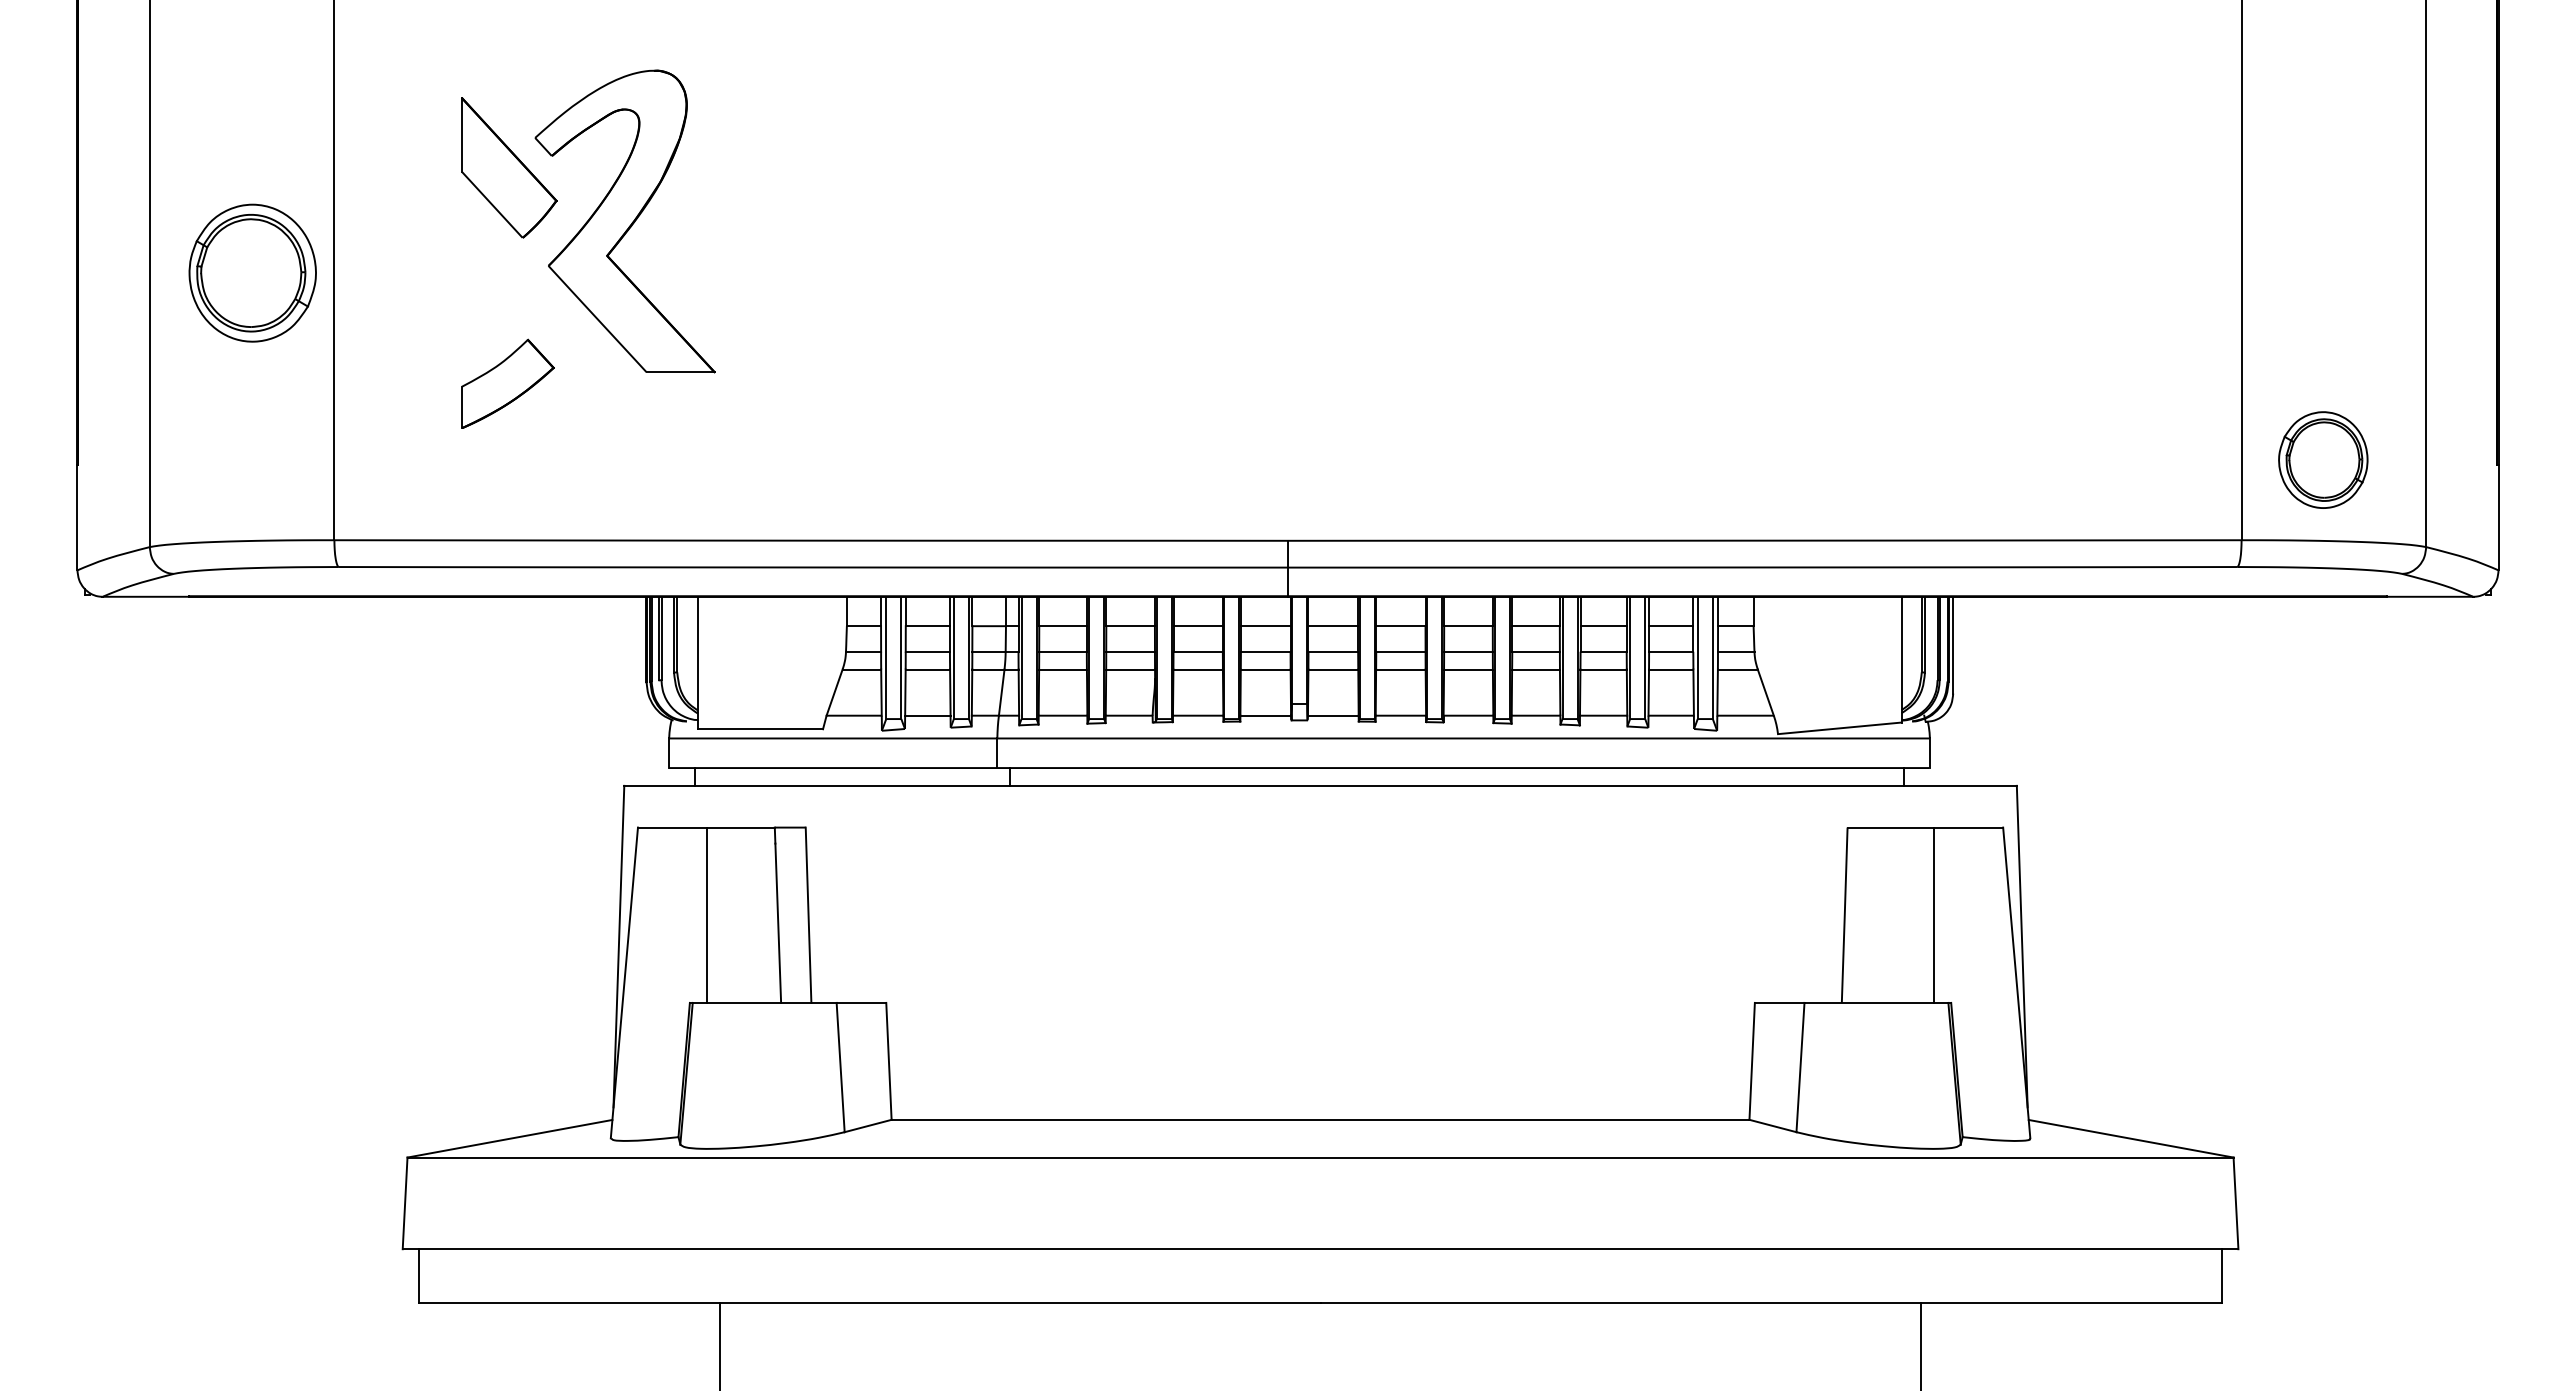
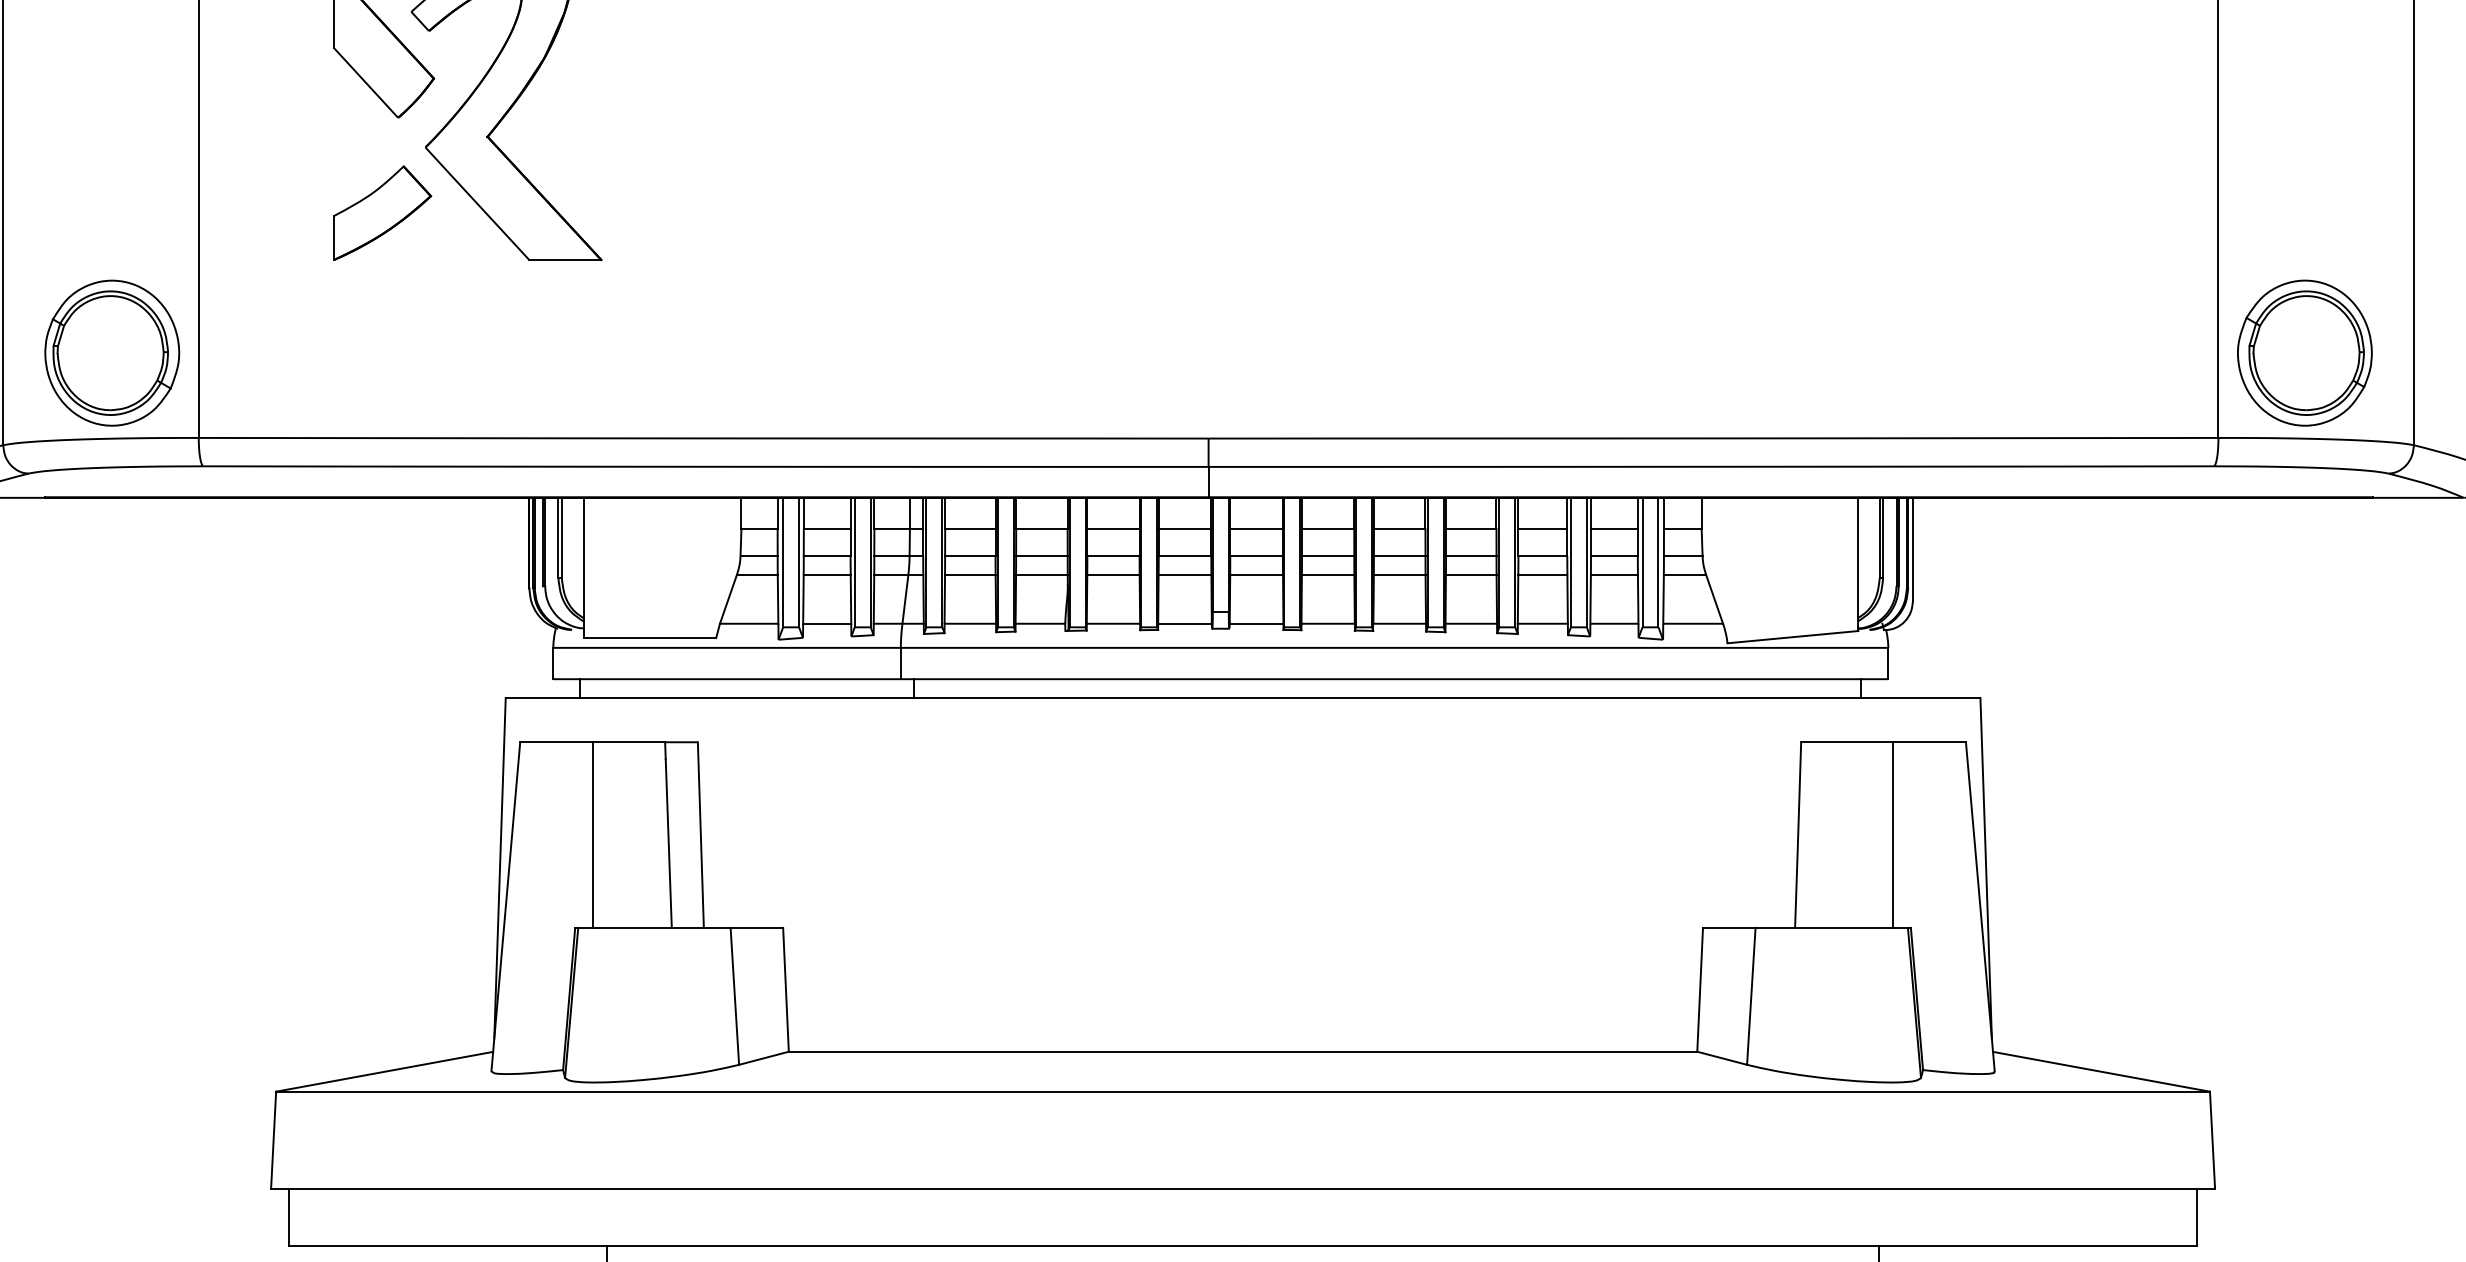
part: (252, 272) -> (111, 352), moved
part: (507, 383) -> (382, 212), moved
part: (2323, 459) -> (2305, 352), size x1.43

